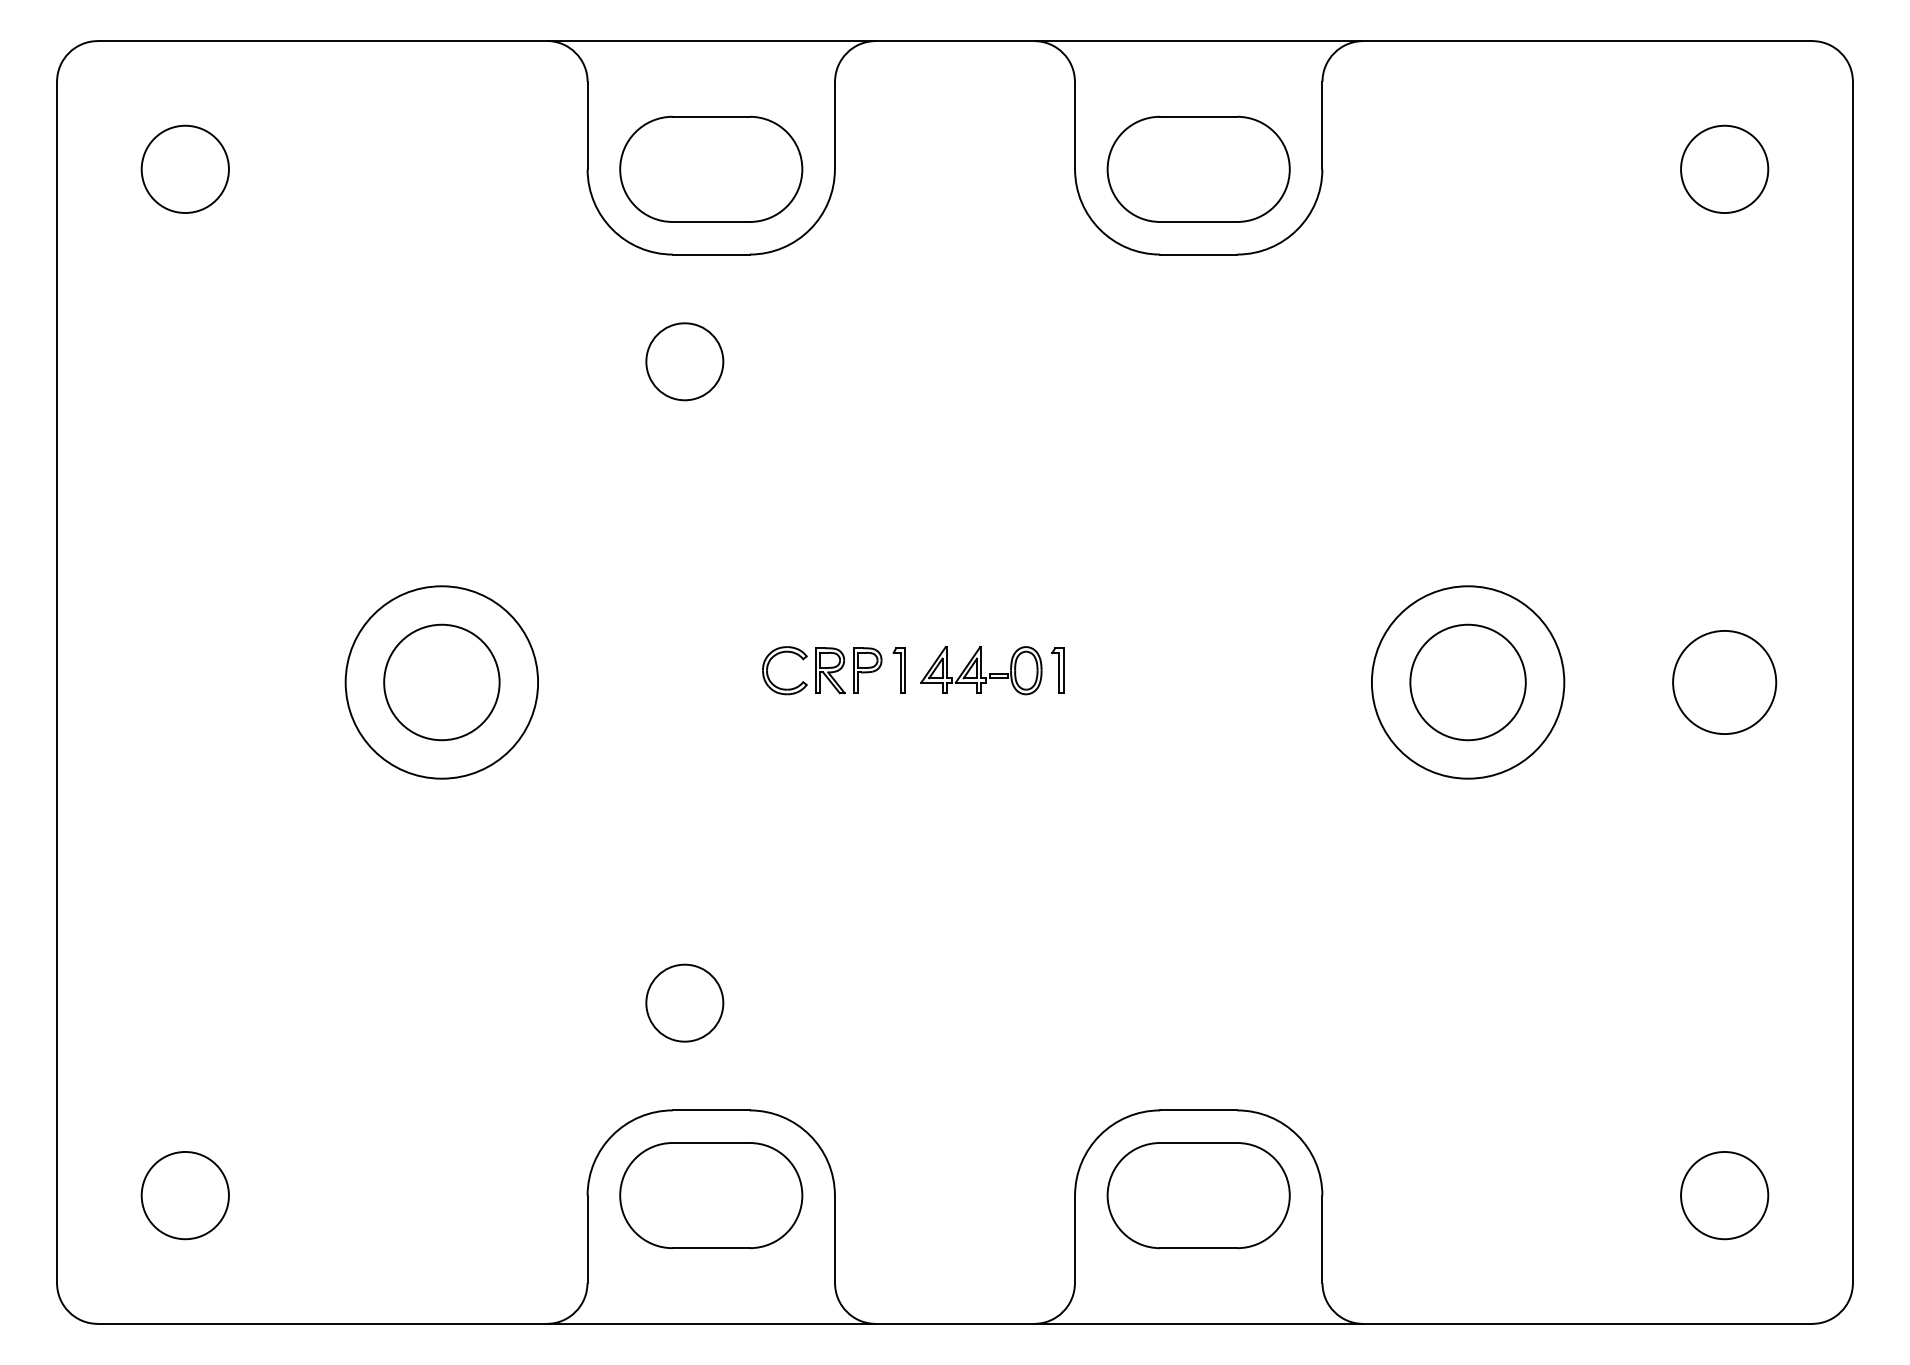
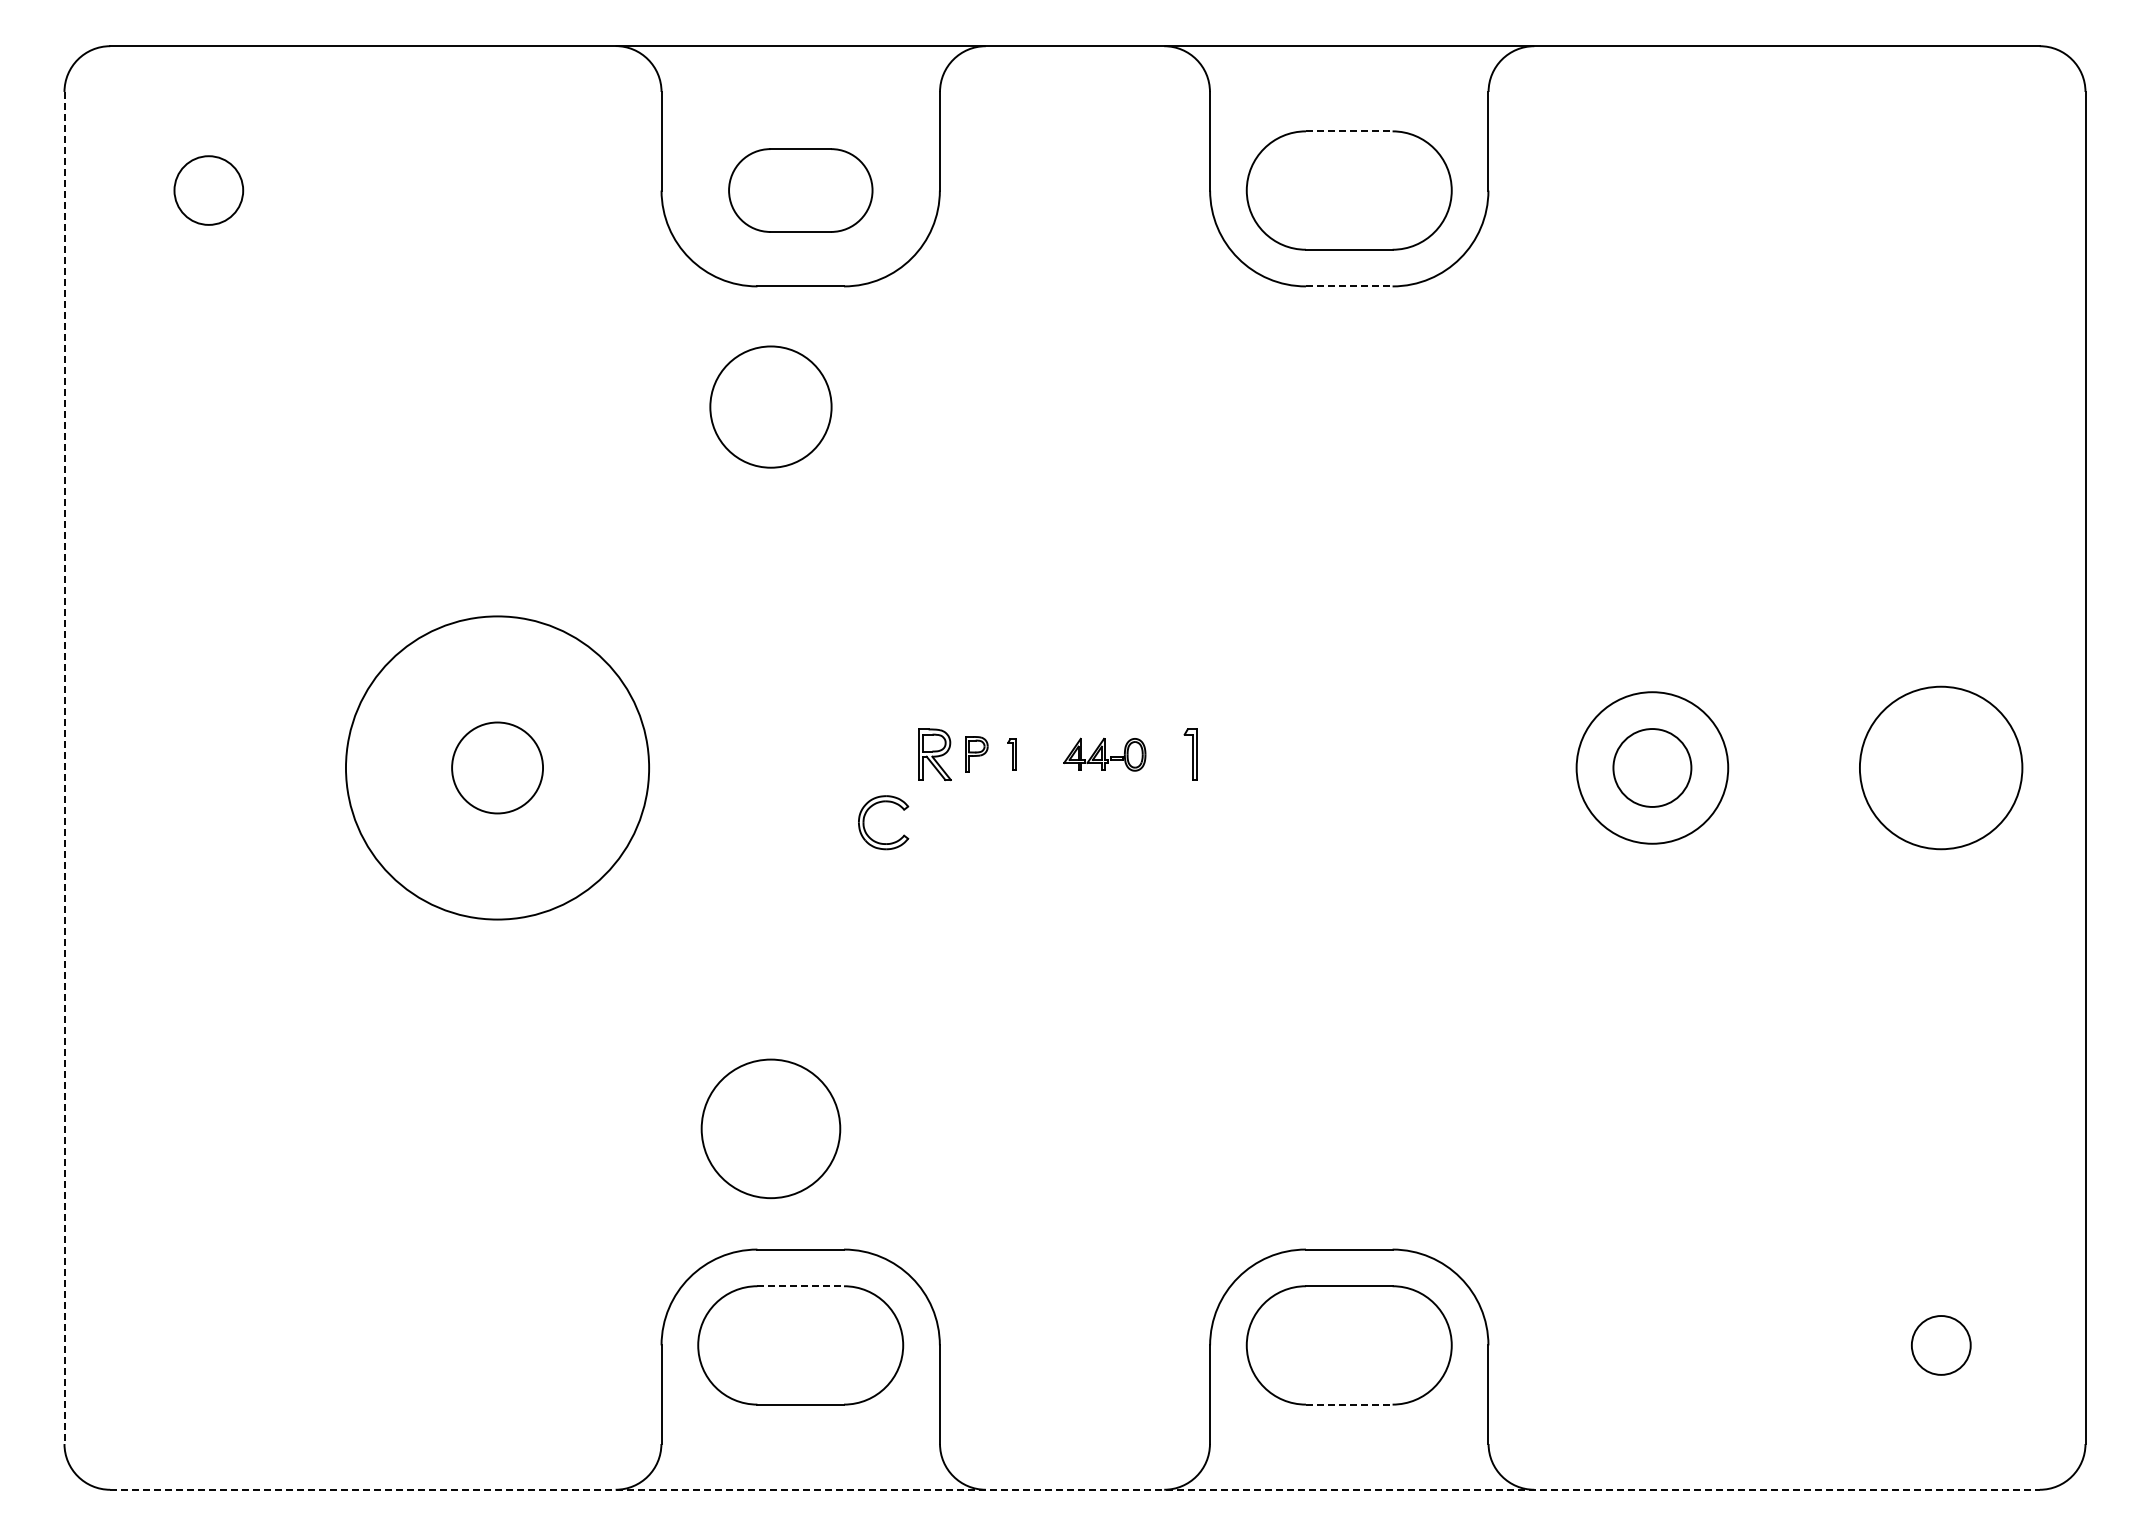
line: (1198, 116) -> (1349, 131), solid -> dashed
circle: (185, 169) -> (208, 190), size x0.7
part: (711, 169) -> (800, 190), size x0.7
circle: (1724, 169) -> (1941, 190), removed
line: (1198, 254) -> (1349, 286), solid -> dashed
circle: (684, 361) -> (770, 406), size x1.4
part: (769, 663) -> (866, 814), moved
part: (867, 670) -> (976, 754), size x0.7
part: (898, 670) -> (1011, 754), size x0.6
part: (981, 670) -> (1104, 754), size x0.6
line: (57, 682) -> (64, 768), solid -> dashed
circle: (441, 682) -> (497, 767), size x0.7
circle: (441, 682) -> (497, 767), size x1.4
circle: (1468, 682) -> (1652, 767), size x0.6
circle: (1468, 682) -> (1652, 767), size x0.7
circle: (1724, 682) -> (1941, 767), size x1.4
circle: (684, 1002) -> (770, 1128), size x1.6
line: (711, 1143) -> (801, 1286), solid -> dashed
circle: (185, 1195) -> (208, 1345), removed
circle: (1724, 1195) -> (1941, 1345), size x0.6
line: (1198, 1248) -> (1349, 1404), solid -> dashed
line: (955, 1323) -> (1075, 1489), solid -> dashed

